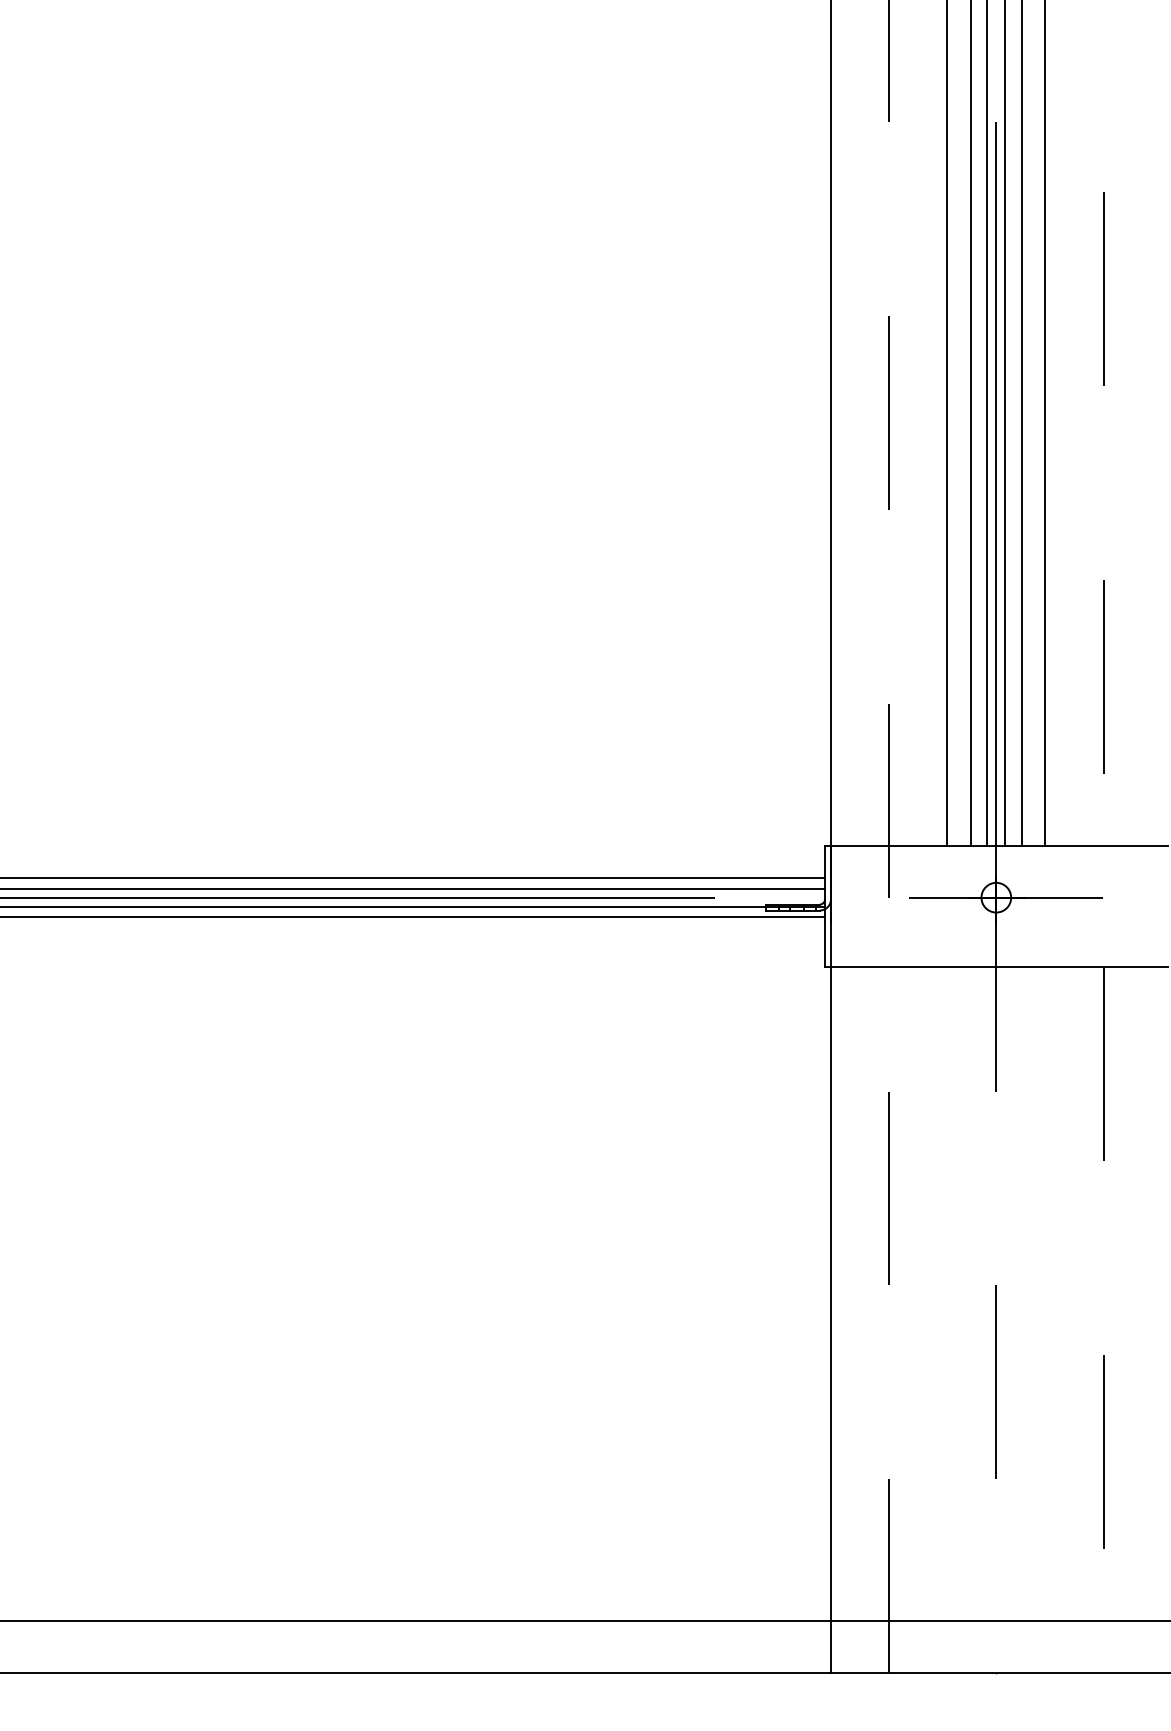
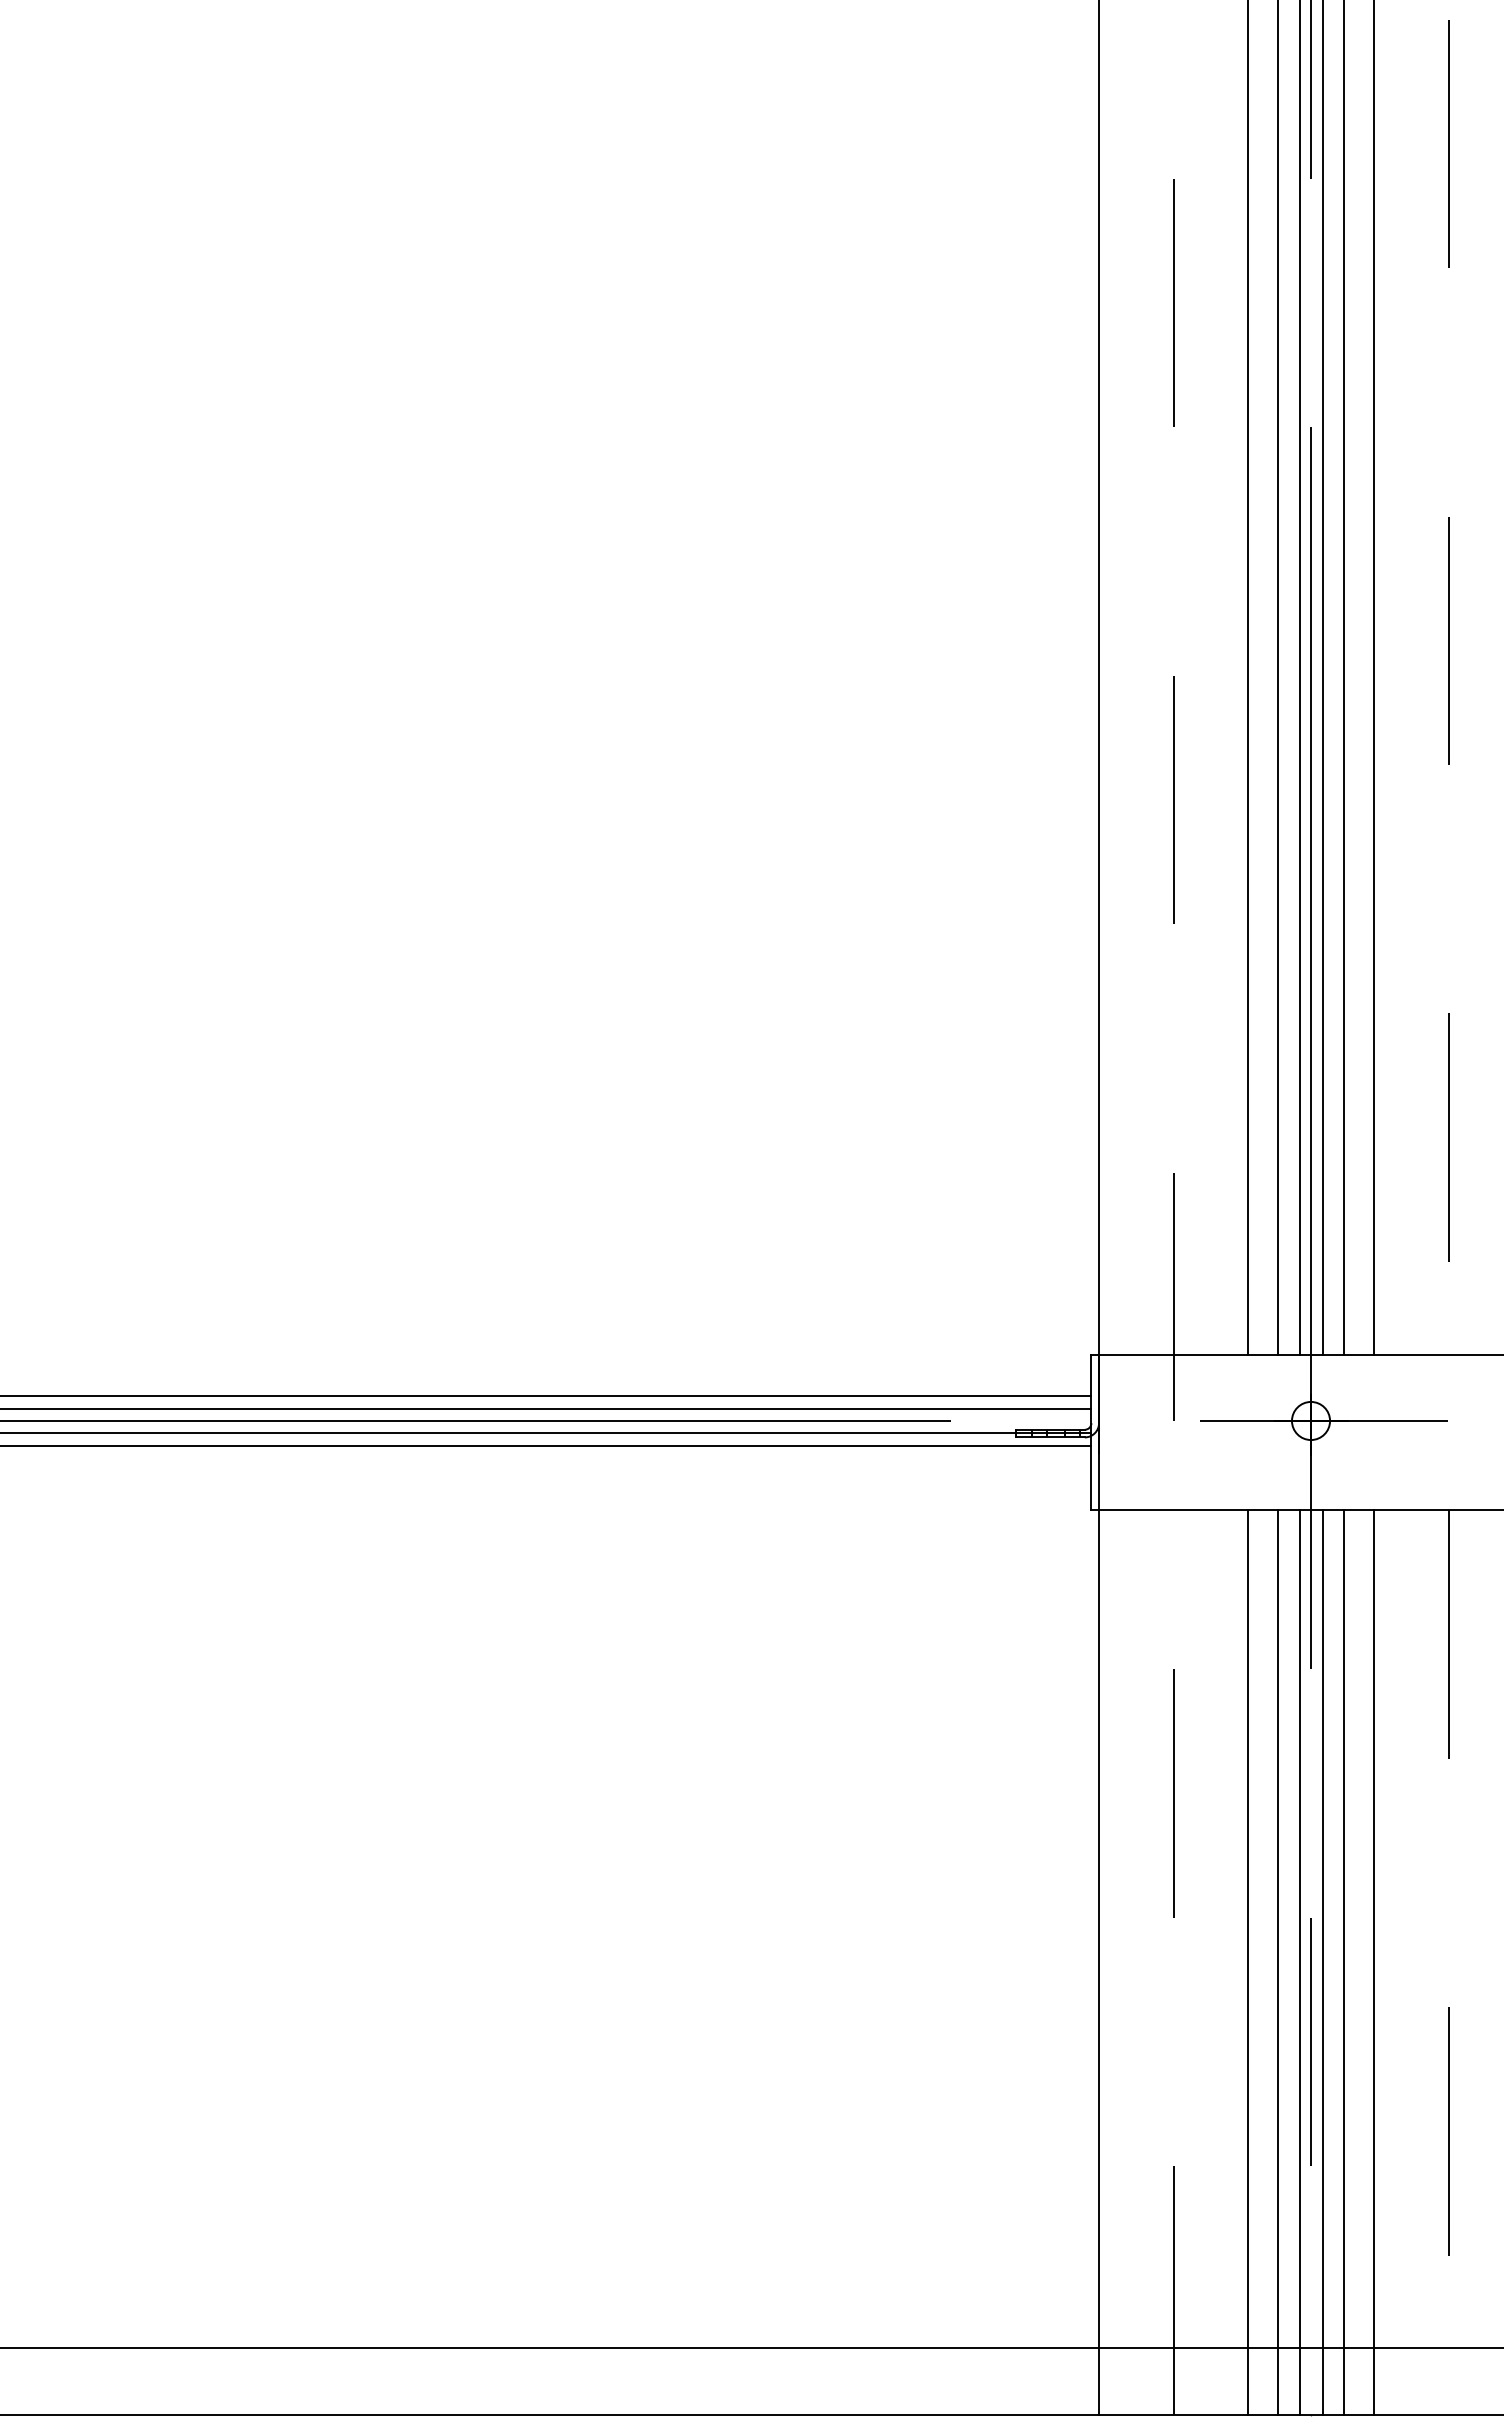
line: (947, 1320) -> (1248, 1962), added
line: (970, 1320) -> (1278, 1962), added
line: (987, 1320) -> (1299, 1962), added
line: (1005, 1320) -> (1322, 1962), added
line: (1022, 1320) -> (1344, 1962), added
line: (1045, 1320) -> (1374, 1962), added

